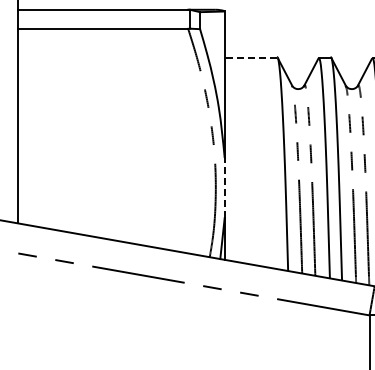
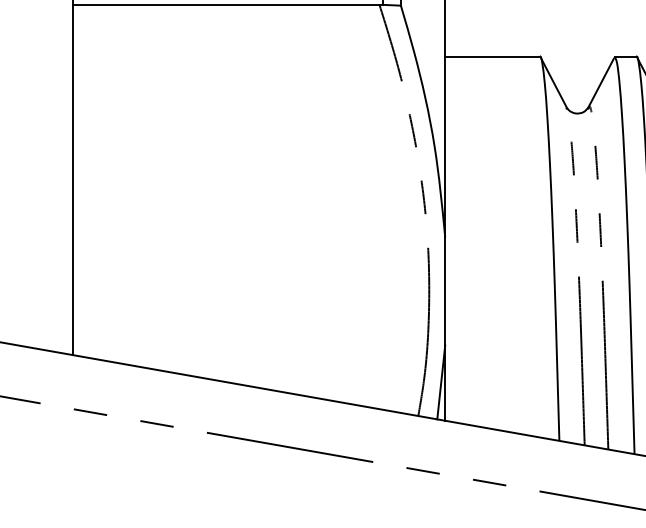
line: (250, 57) -> (491, 56), dashed -> solid
line: (224, 187) -> (444, 290), dashed -> solid

